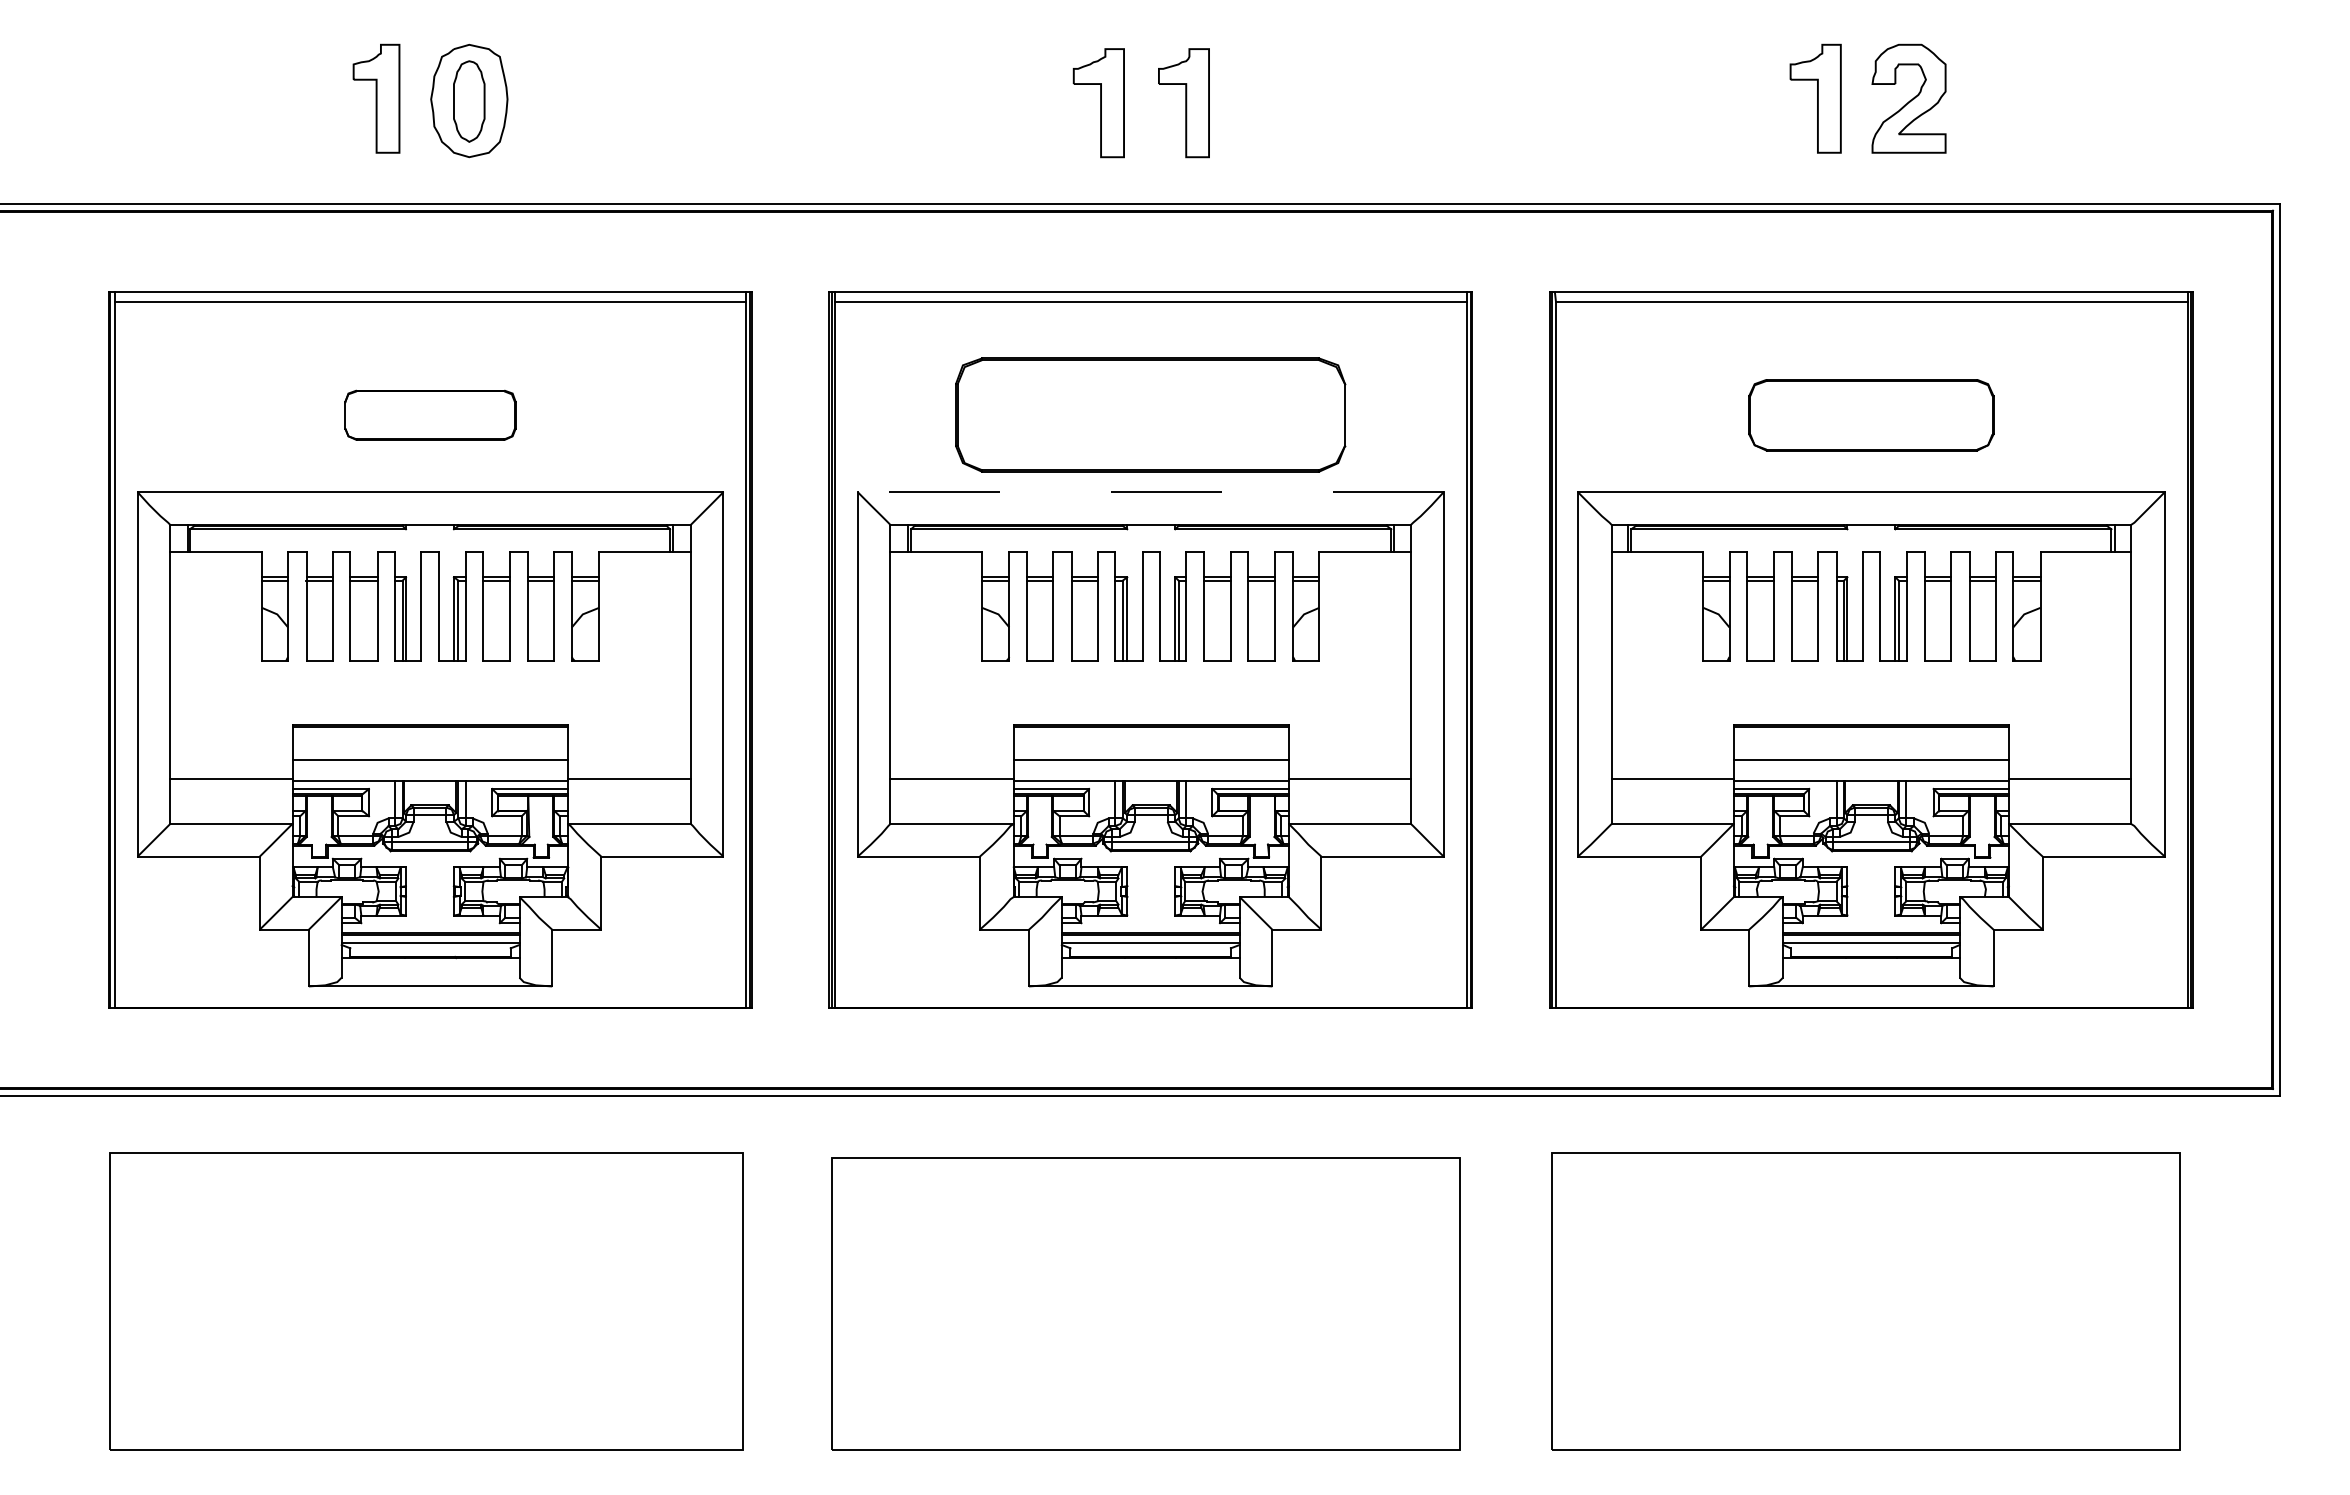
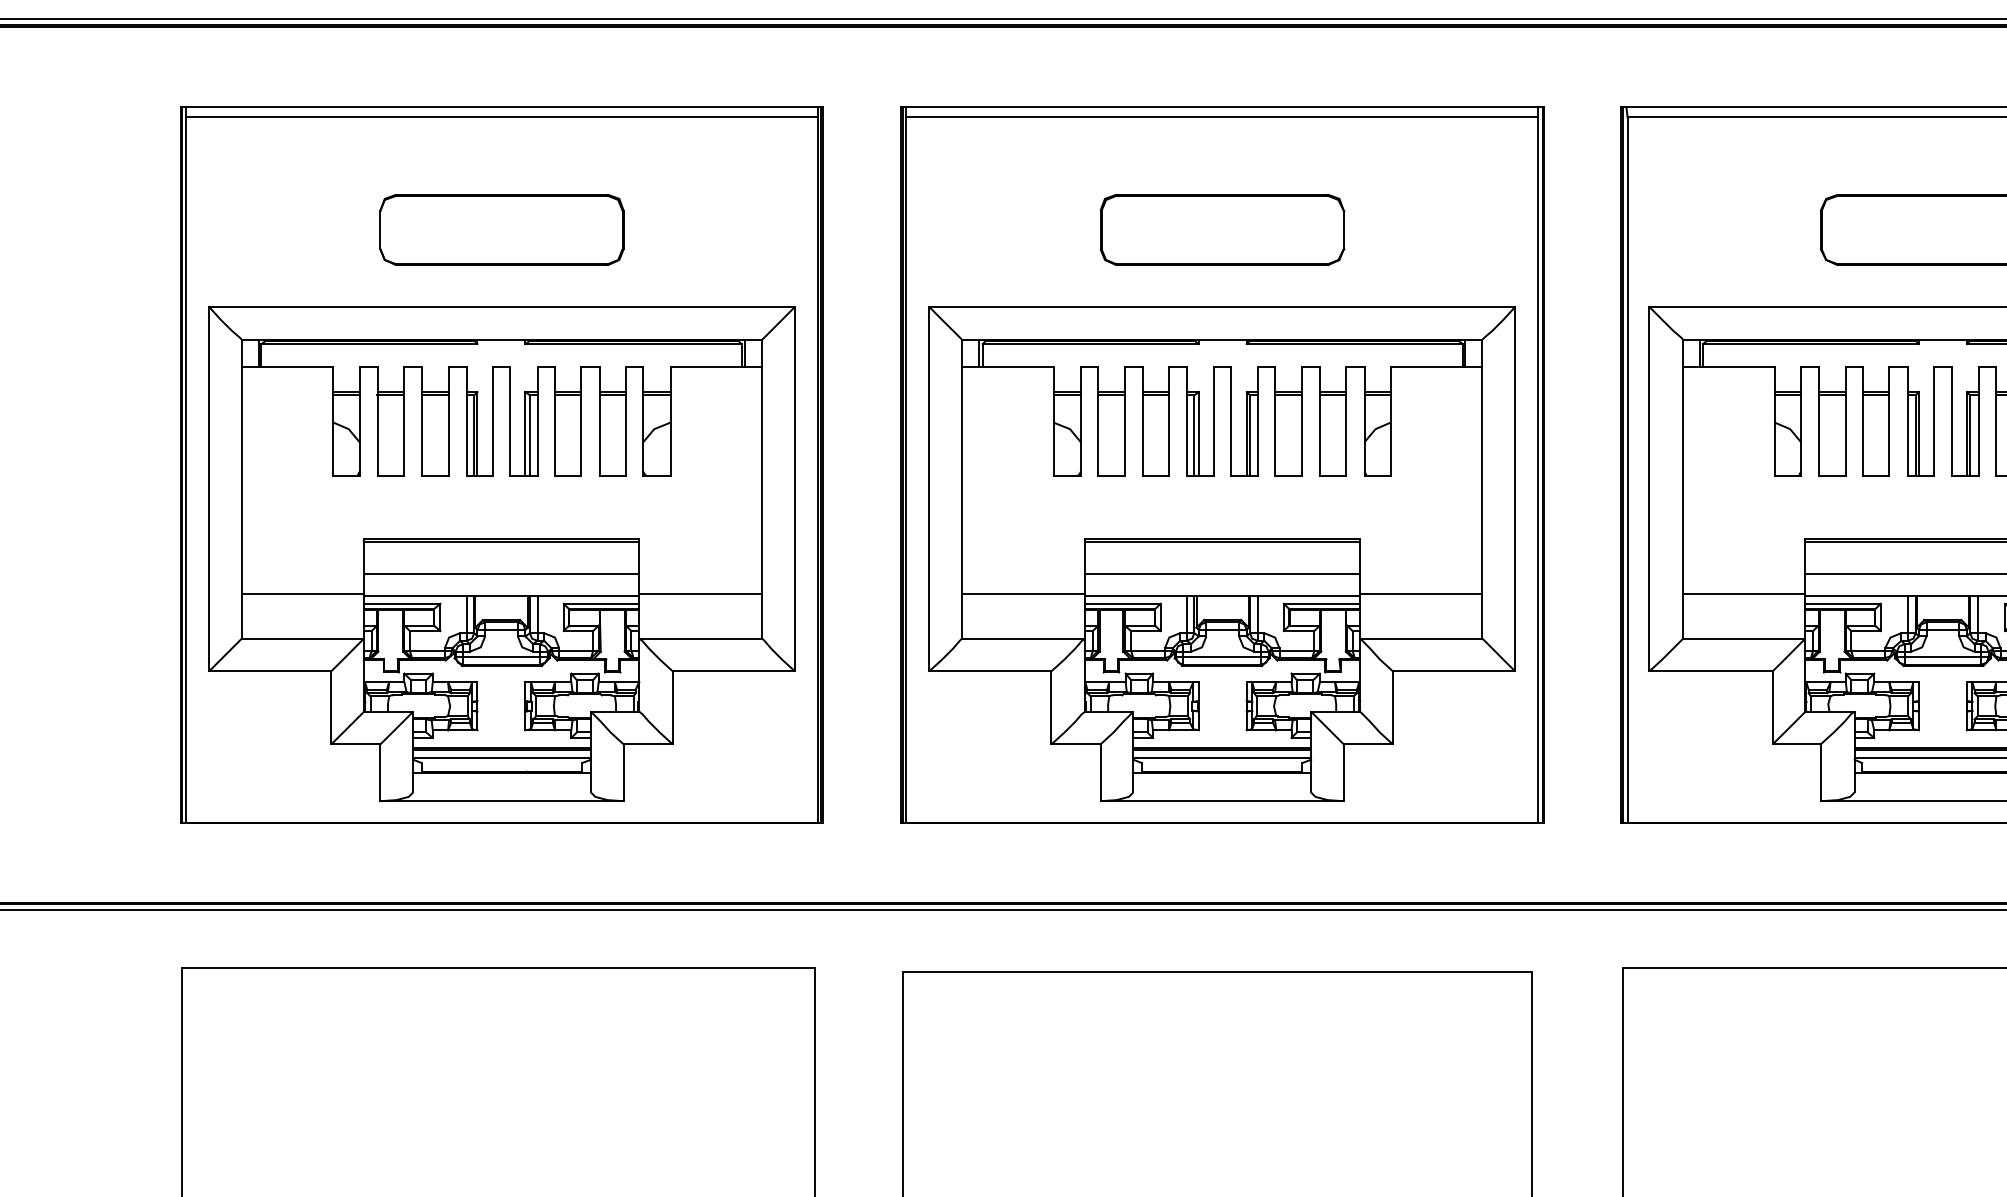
part: (430, 415) -> (501, 230), size x1.43
part: (1150, 415) -> (1221, 230), size x0.62
line: (1150, 492) -> (1221, 307), dashed -> solid

